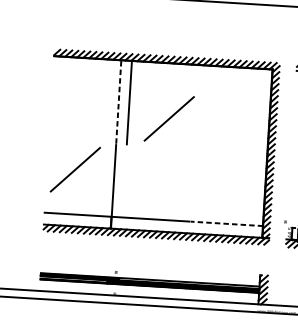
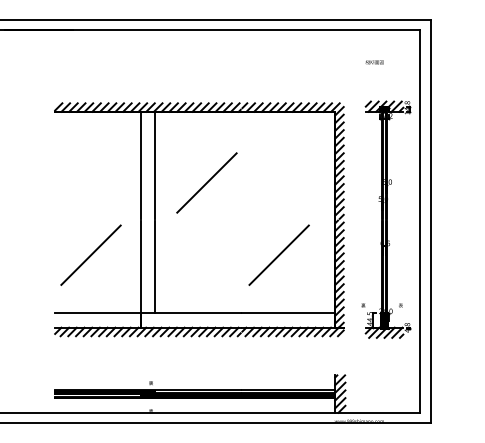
line: (119, 101) -> (141, 164), dashed -> solid
line: (221, 178) -> (278, 254), added
line: (124, 181) -> (154, 266), added
line: (226, 223) -> (288, 312), dashed -> solid

